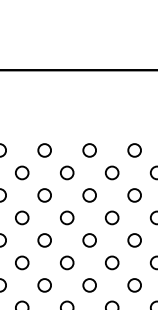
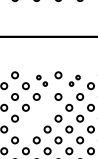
part: (54, 161) -> (41, 80), size x0.6
part: (122, 161) -> (74, 80), size x0.6
part: (44, 240) -> (36, 118), removed

